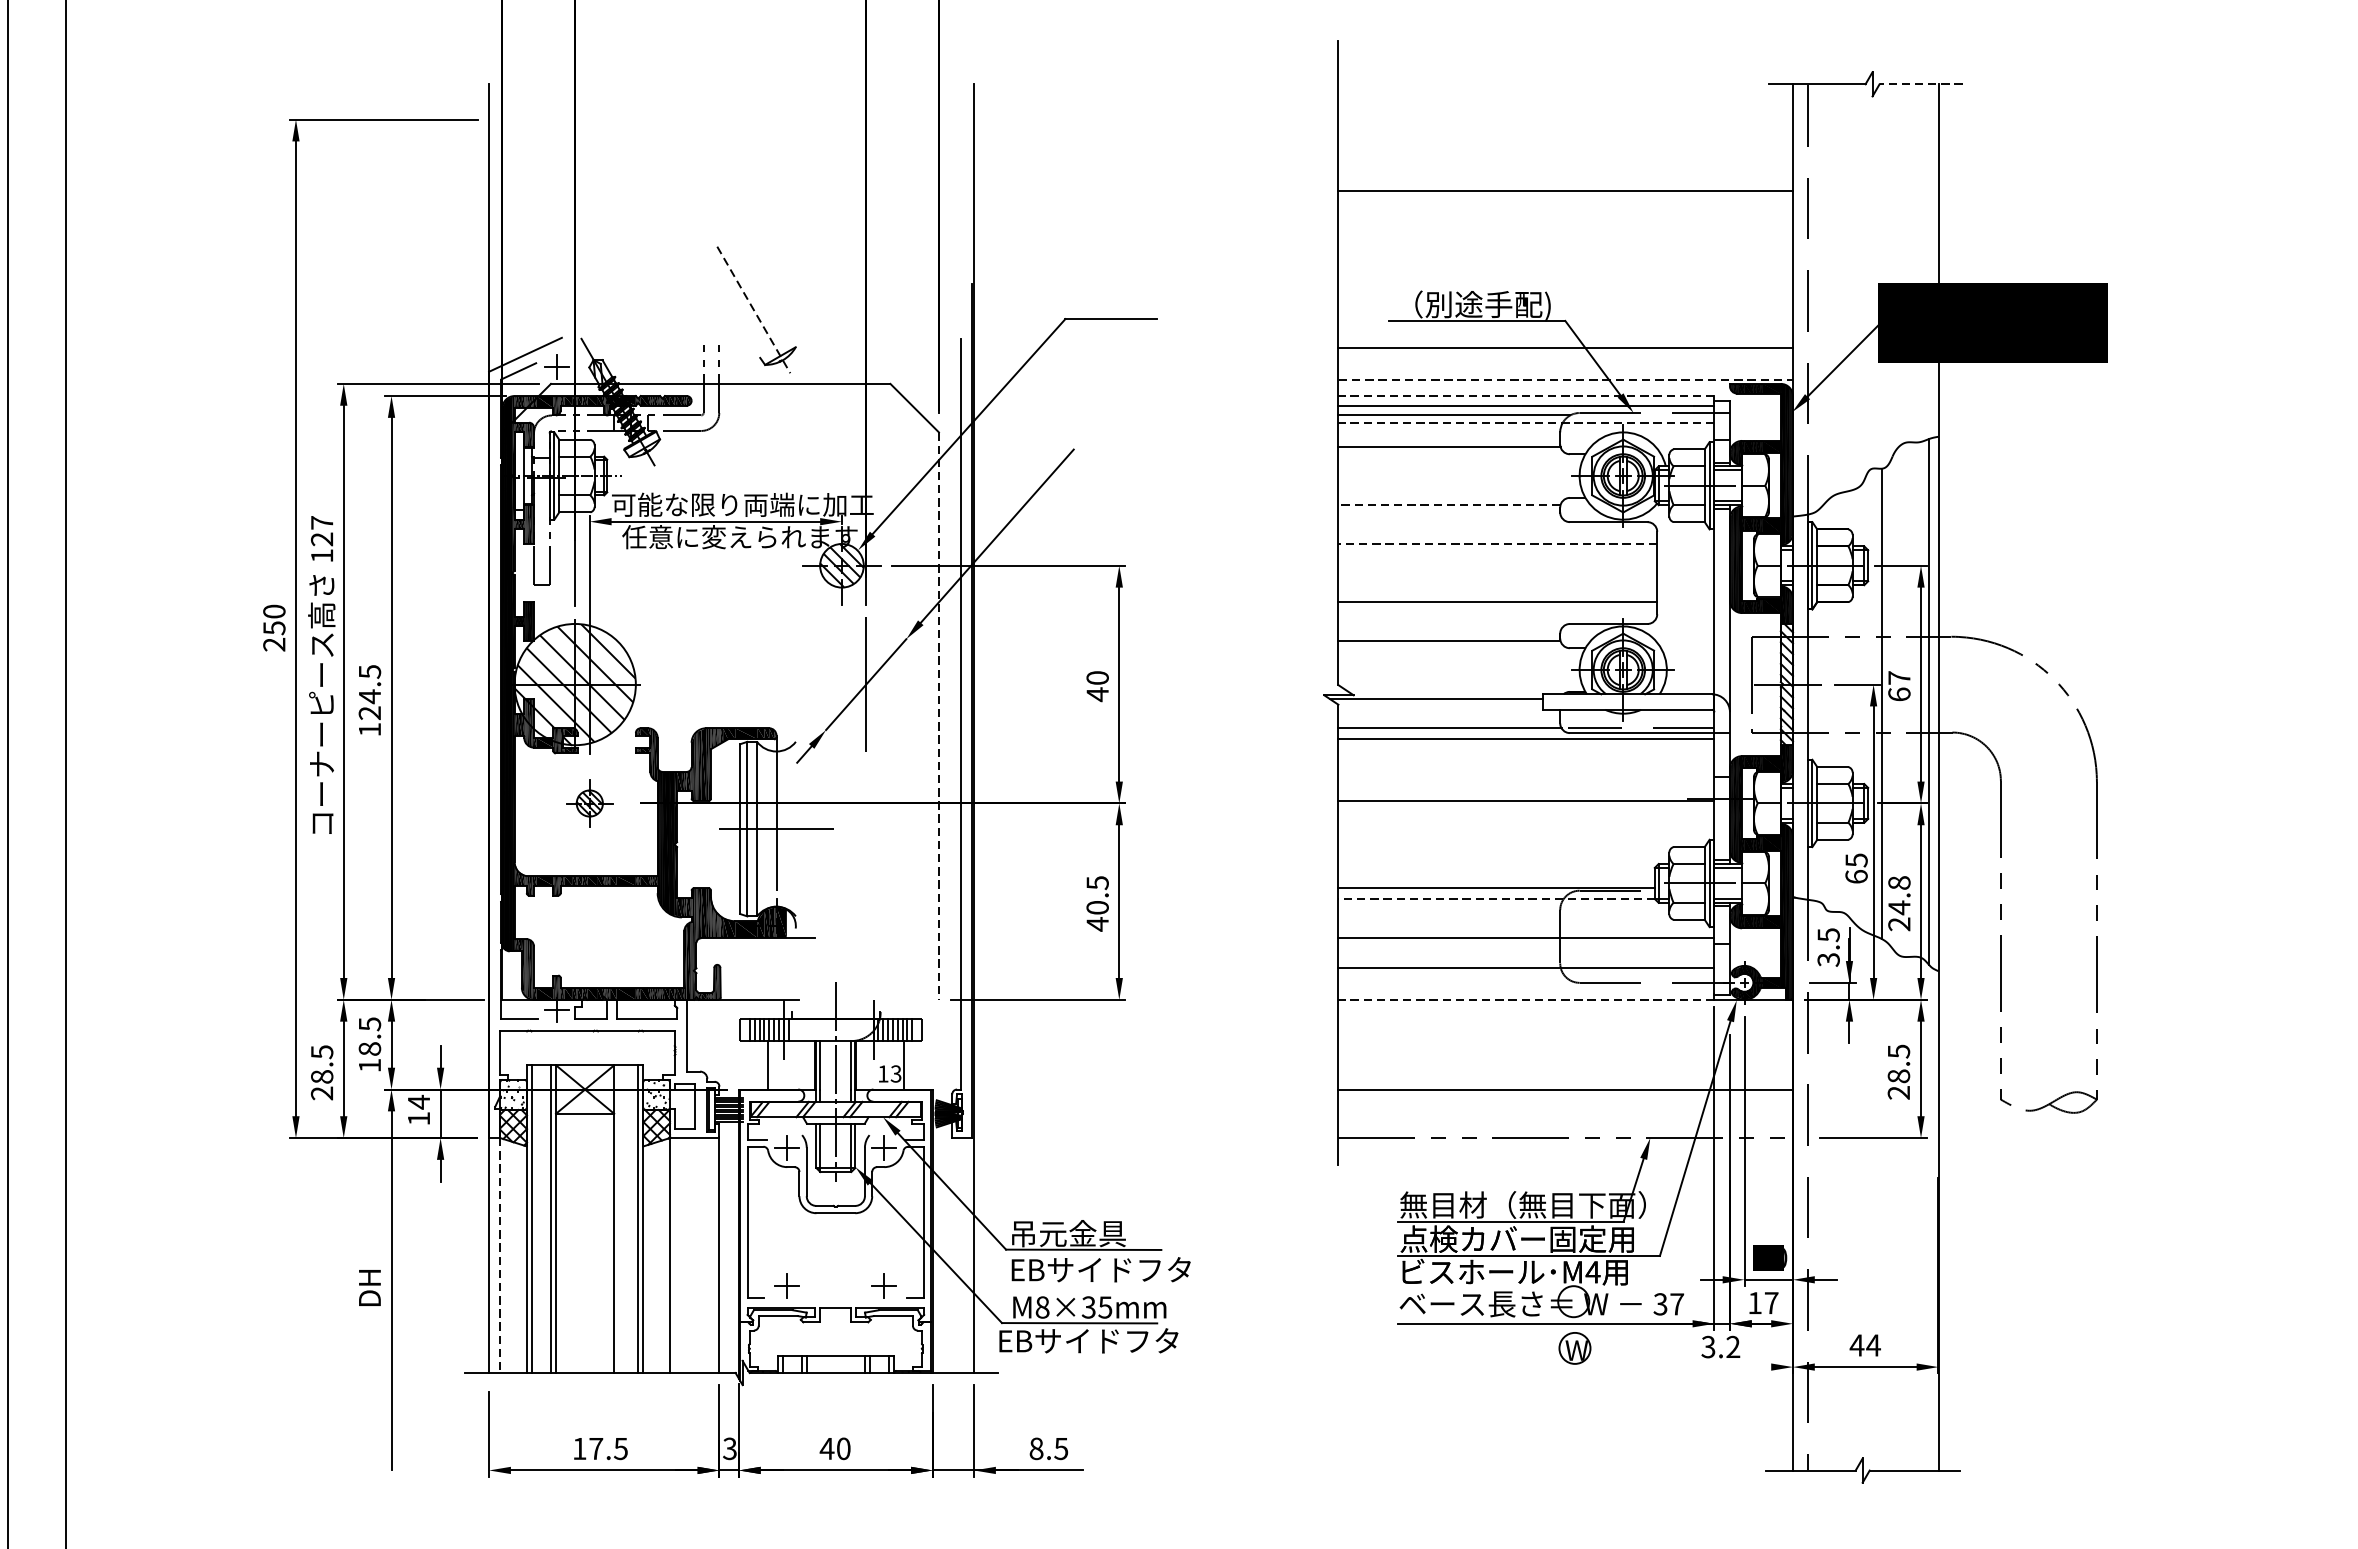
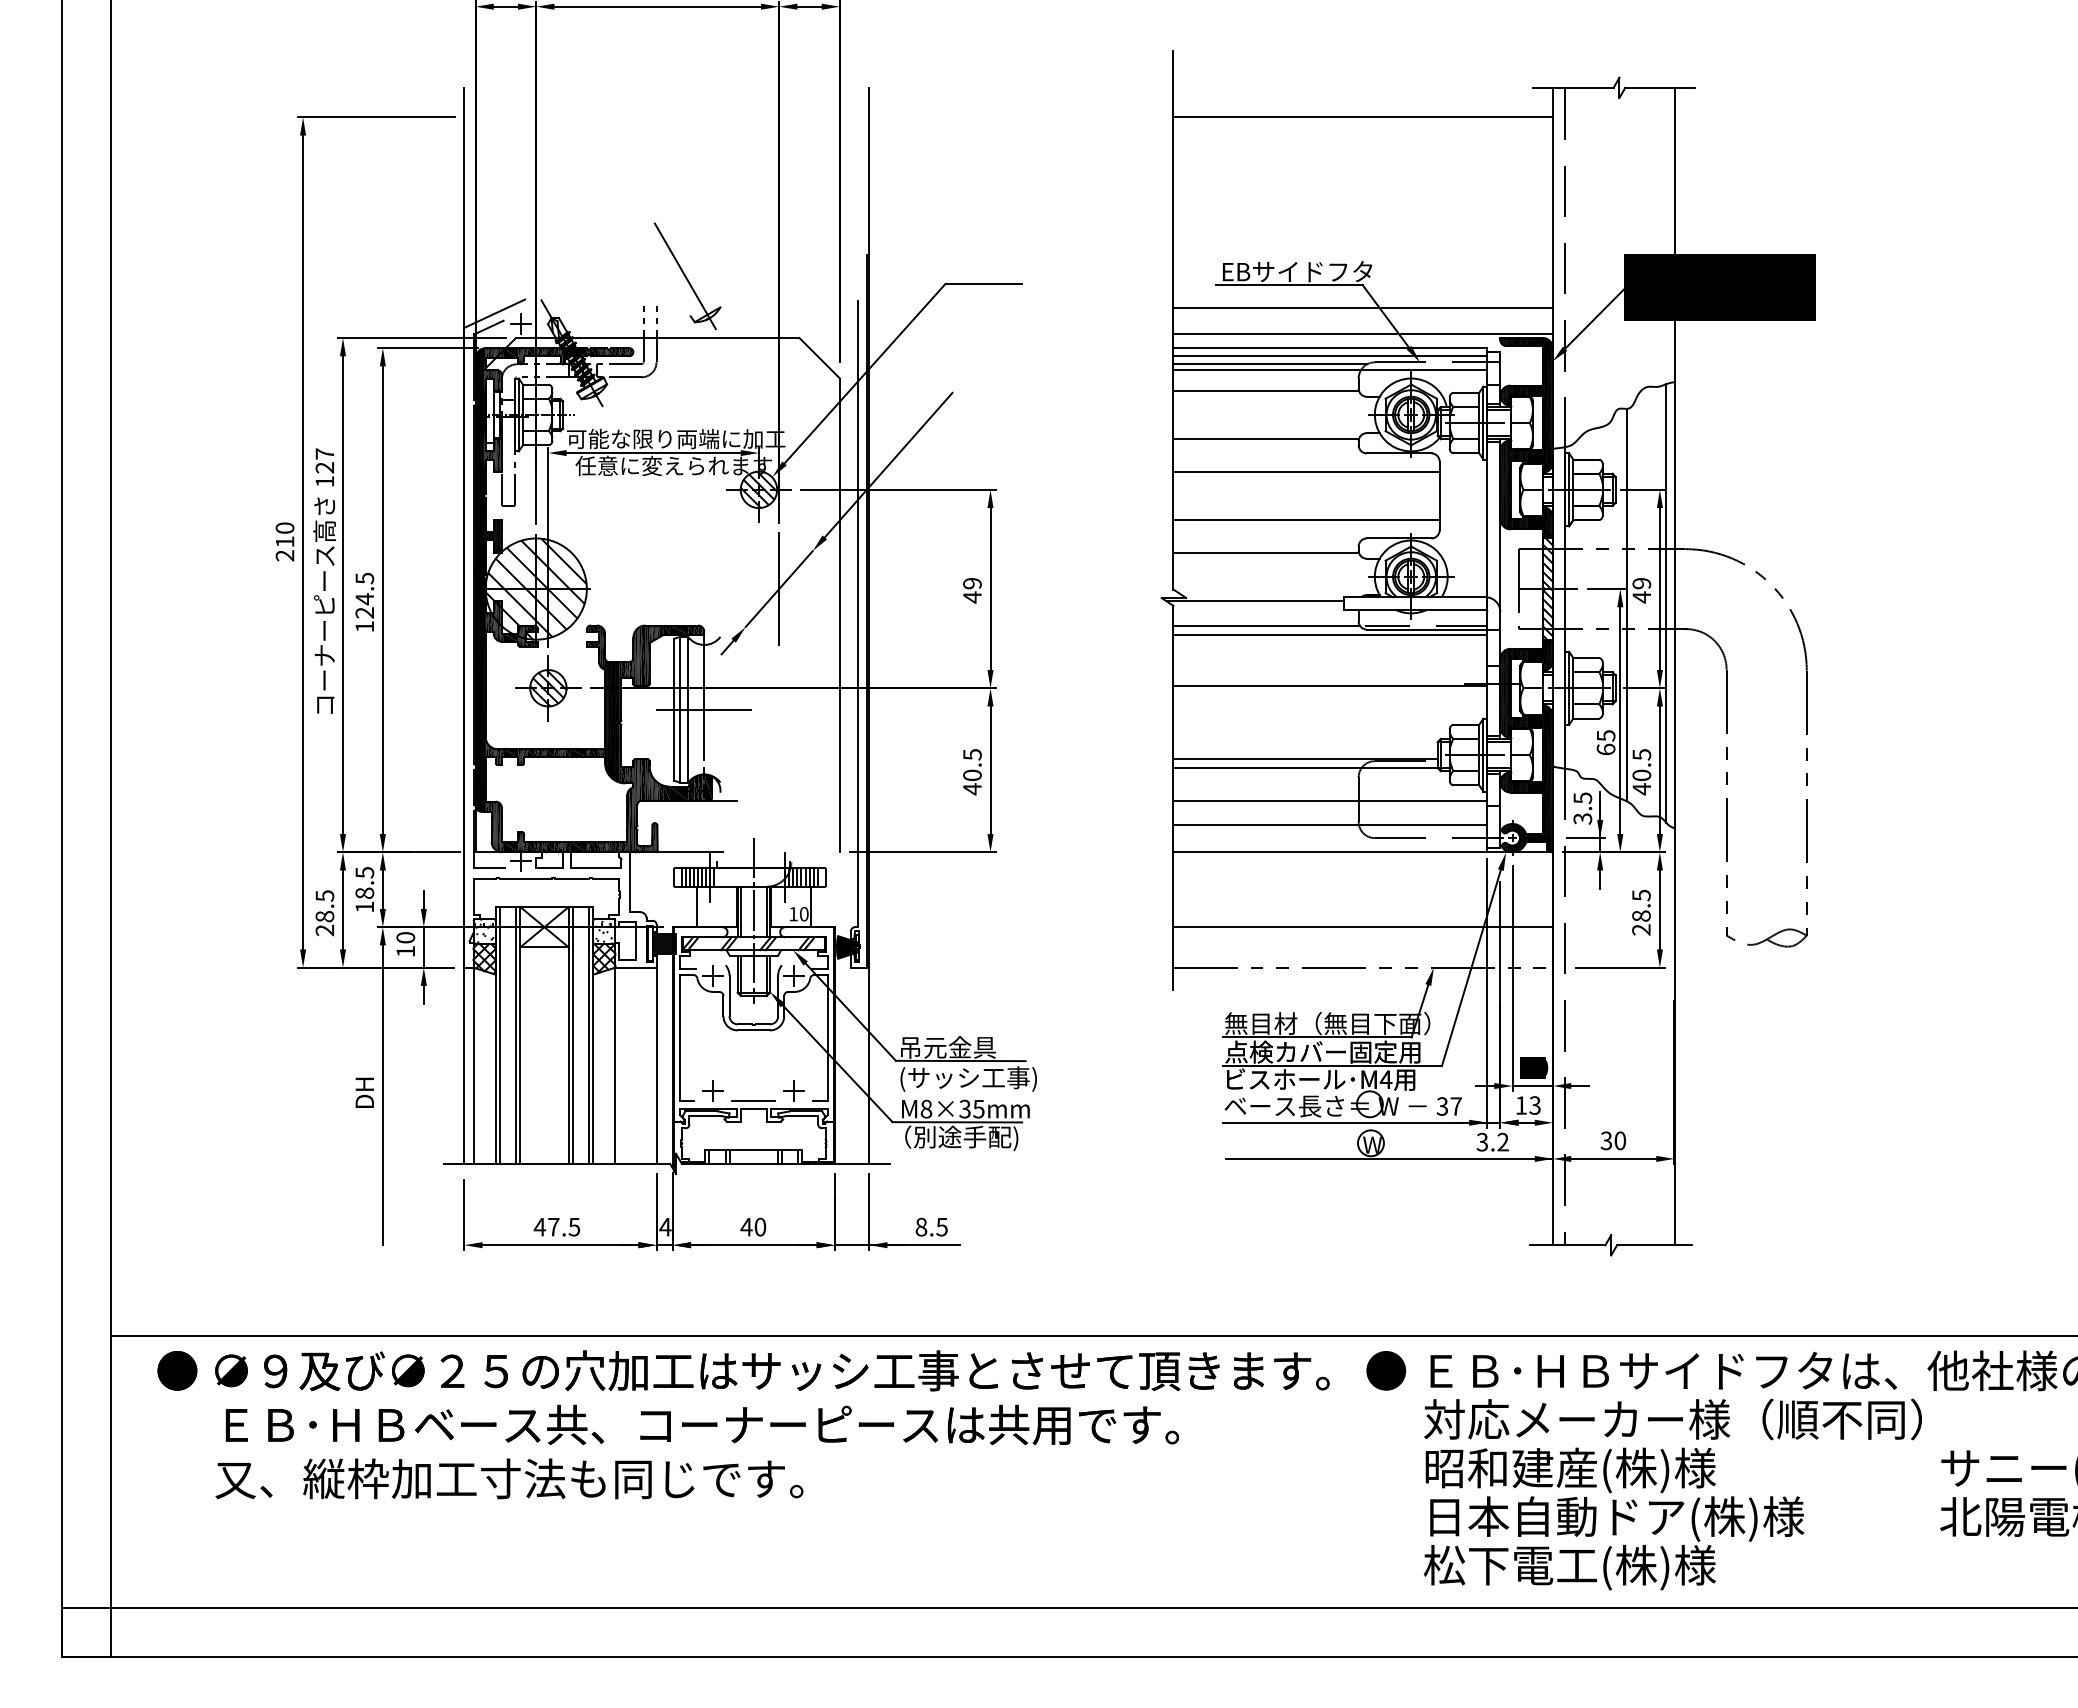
line: (1921, 83) -> (1660, 87), dashed -> solid
line: (1566, 191) -> (1363, 117), moved
text: (1486, 304) -> (1297, 271), （別途手配) -> EBサイドフタ
line: (753, 310) -> (685, 276), dashed -> solid
line: (1566, 379) -> (1363, 334), dashed -> solid
line: (1526, 396) -> (1330, 348), dashed -> solid
line: (1526, 422) -> (1330, 370), dashed -> solid
line: (1449, 505) -> (1266, 439), dashed -> solid
line: (1497, 543) -> (1306, 471), dashed -> solid
text: (274, 627) -> (285, 541), 250 -> 210
text: (1097, 677) -> (972, 583), 40 -> 49
text: (1898, 686) -> (1641, 590), 67 -> 49
line: (938, 716) -> (839, 615), dashed -> solid
part: (589, 803) -> (548, 688), size x1.67
line: (1496, 899) -> (1305, 768), dashed -> solid
text: (1898, 904) -> (1641, 772), 24.8 -> 40.5
line: (1526, 1000) -> (1330, 852), dashed -> solid
text: (895, 1074) -> (803, 914), 13 -> 10
text: (418, 1101) -> (405, 937), 14 -> 10
line: (618, 1218) -> (572, 1034), added
line: (500, 1256) -> (473, 1066), dashed -> solid
text: (1101, 1270) -> (975, 1078), EBサイドフタ -> (サッシ工事)
line: (835, 1298) -> (753, 1101), added
text: (1770, 1303) -> (1534, 1105), 17 -> 13
text: (1088, 1342) -> (964, 1138), EBサイドフタ -> （別途手配)
text: (1865, 1345) -> (1613, 1140), 44 -> 30
line: (1595, 1366) -> (1388, 1158), added
text: (730, 1448) -> (665, 1226), 3 -> 4
text: (579, 1449) -> (539, 1227), 17.5 -> 47.5

